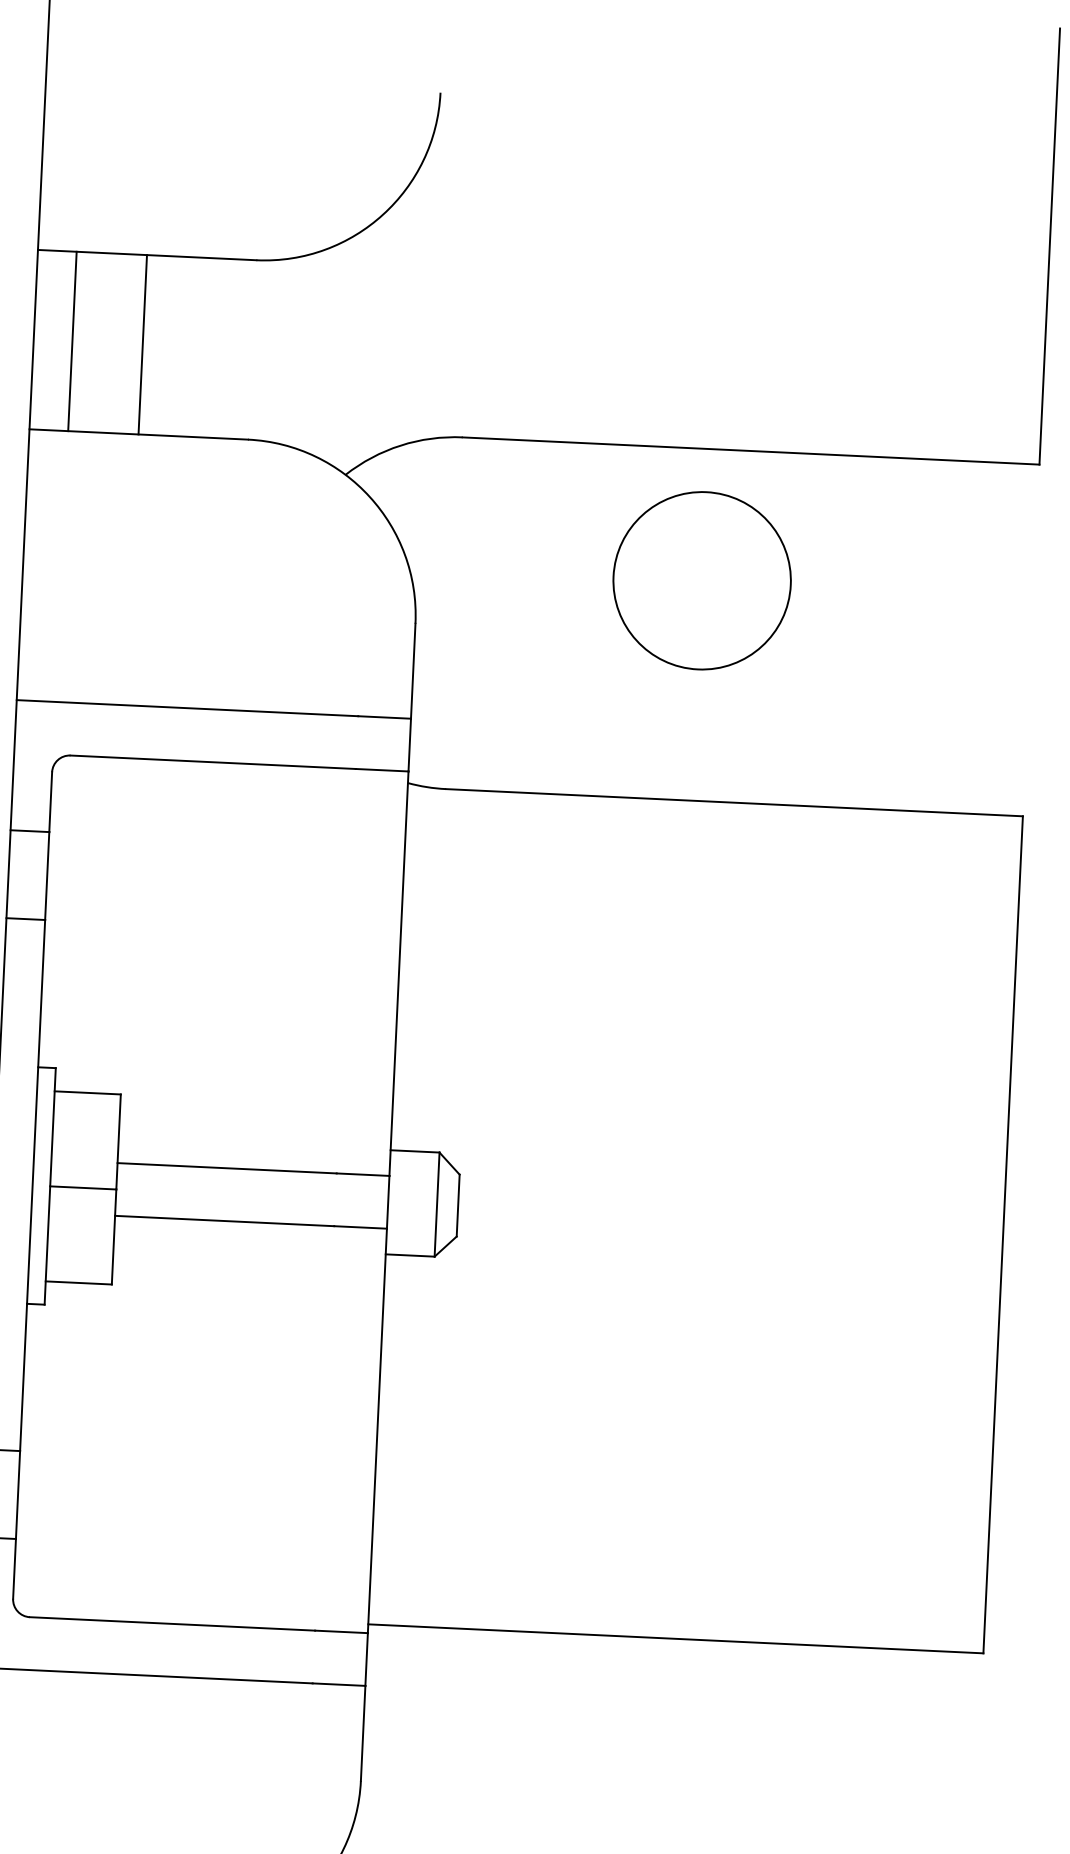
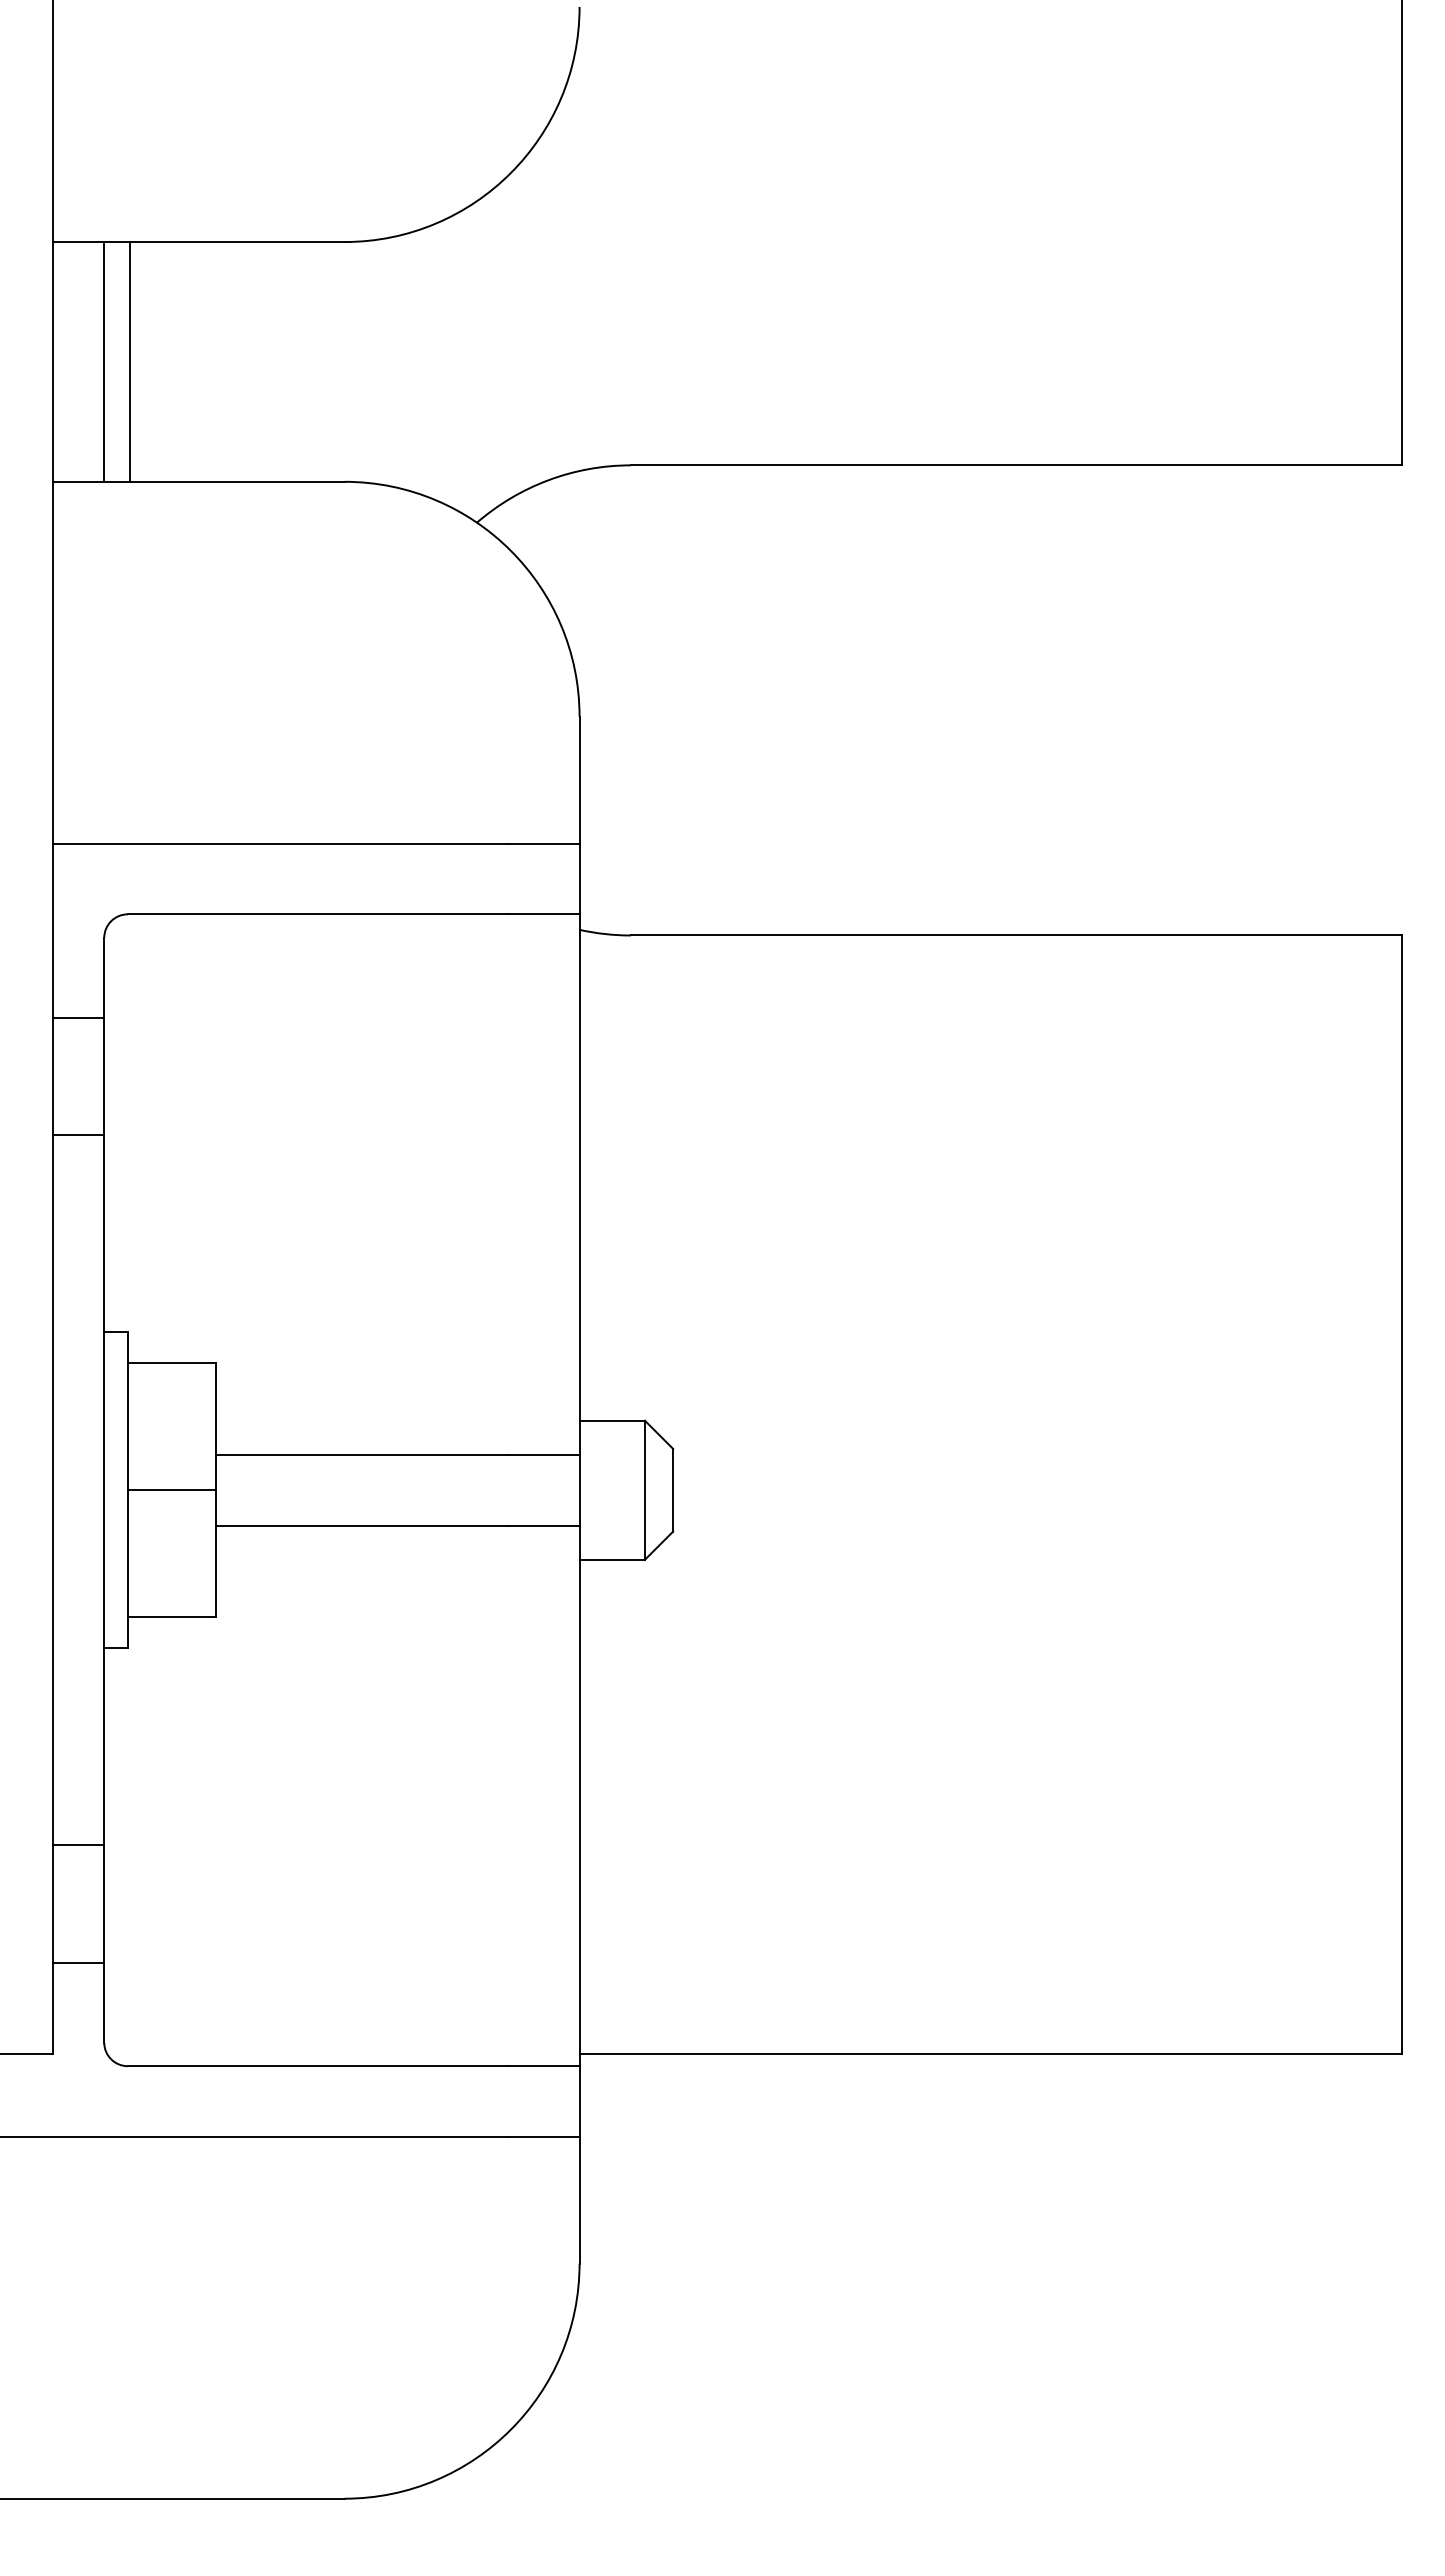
line: (142, 344) -> (130, 361), moved
circle: (701, 580) -> (958, 641), removed

